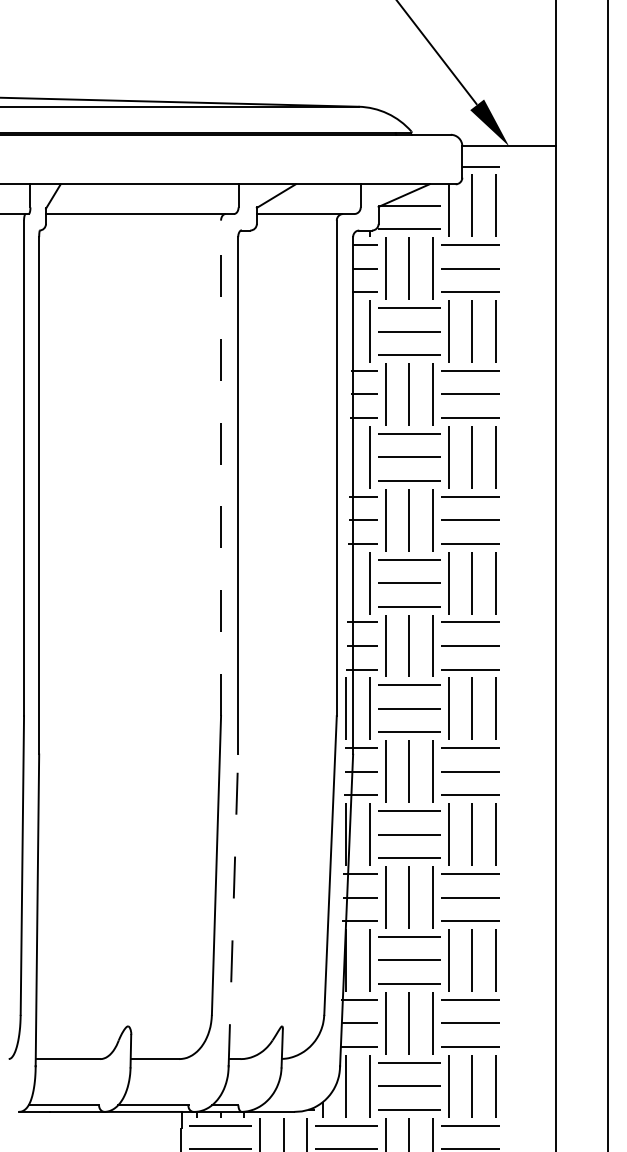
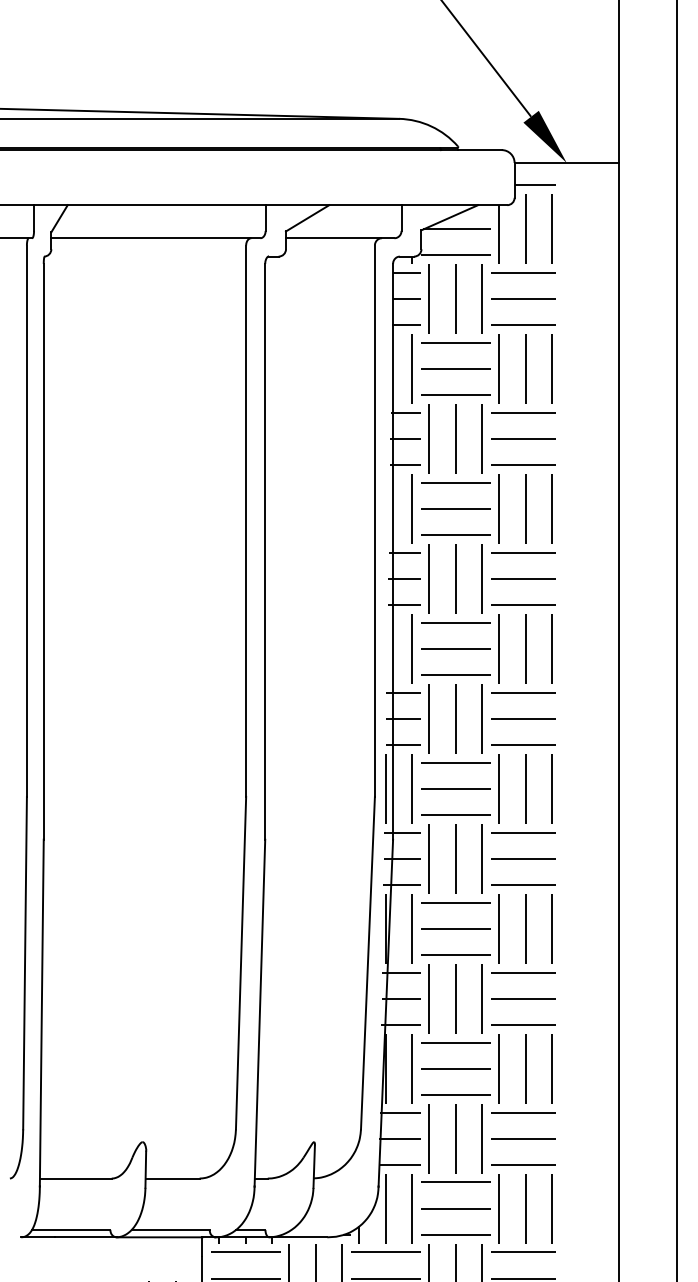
line: (221, 468) -> (246, 521), dashed -> solid
line: (233, 910) -> (259, 1013), dashed -> solid

